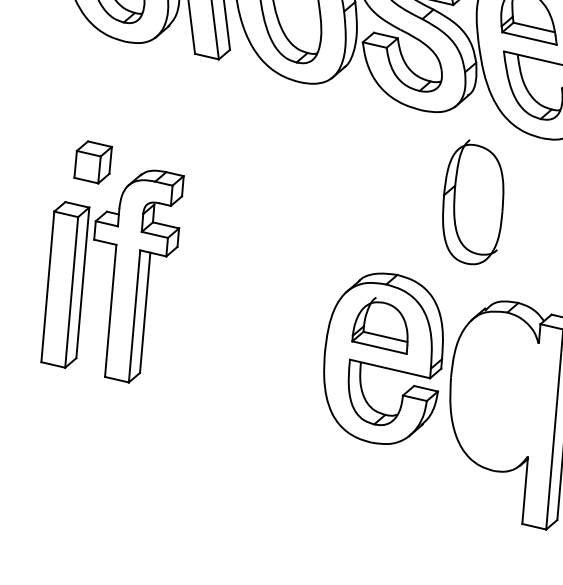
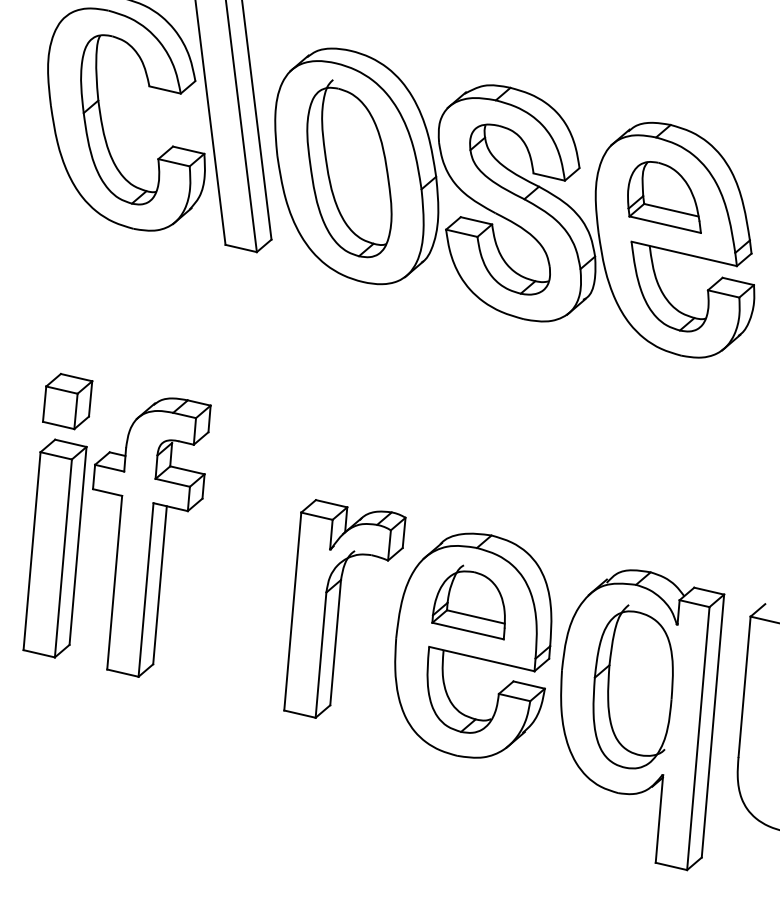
part: (93, 162) -> (67, 401), moved
part: (472, 201) -> (632, 686), moved
part: (285, 330) -> (344, 608), added

